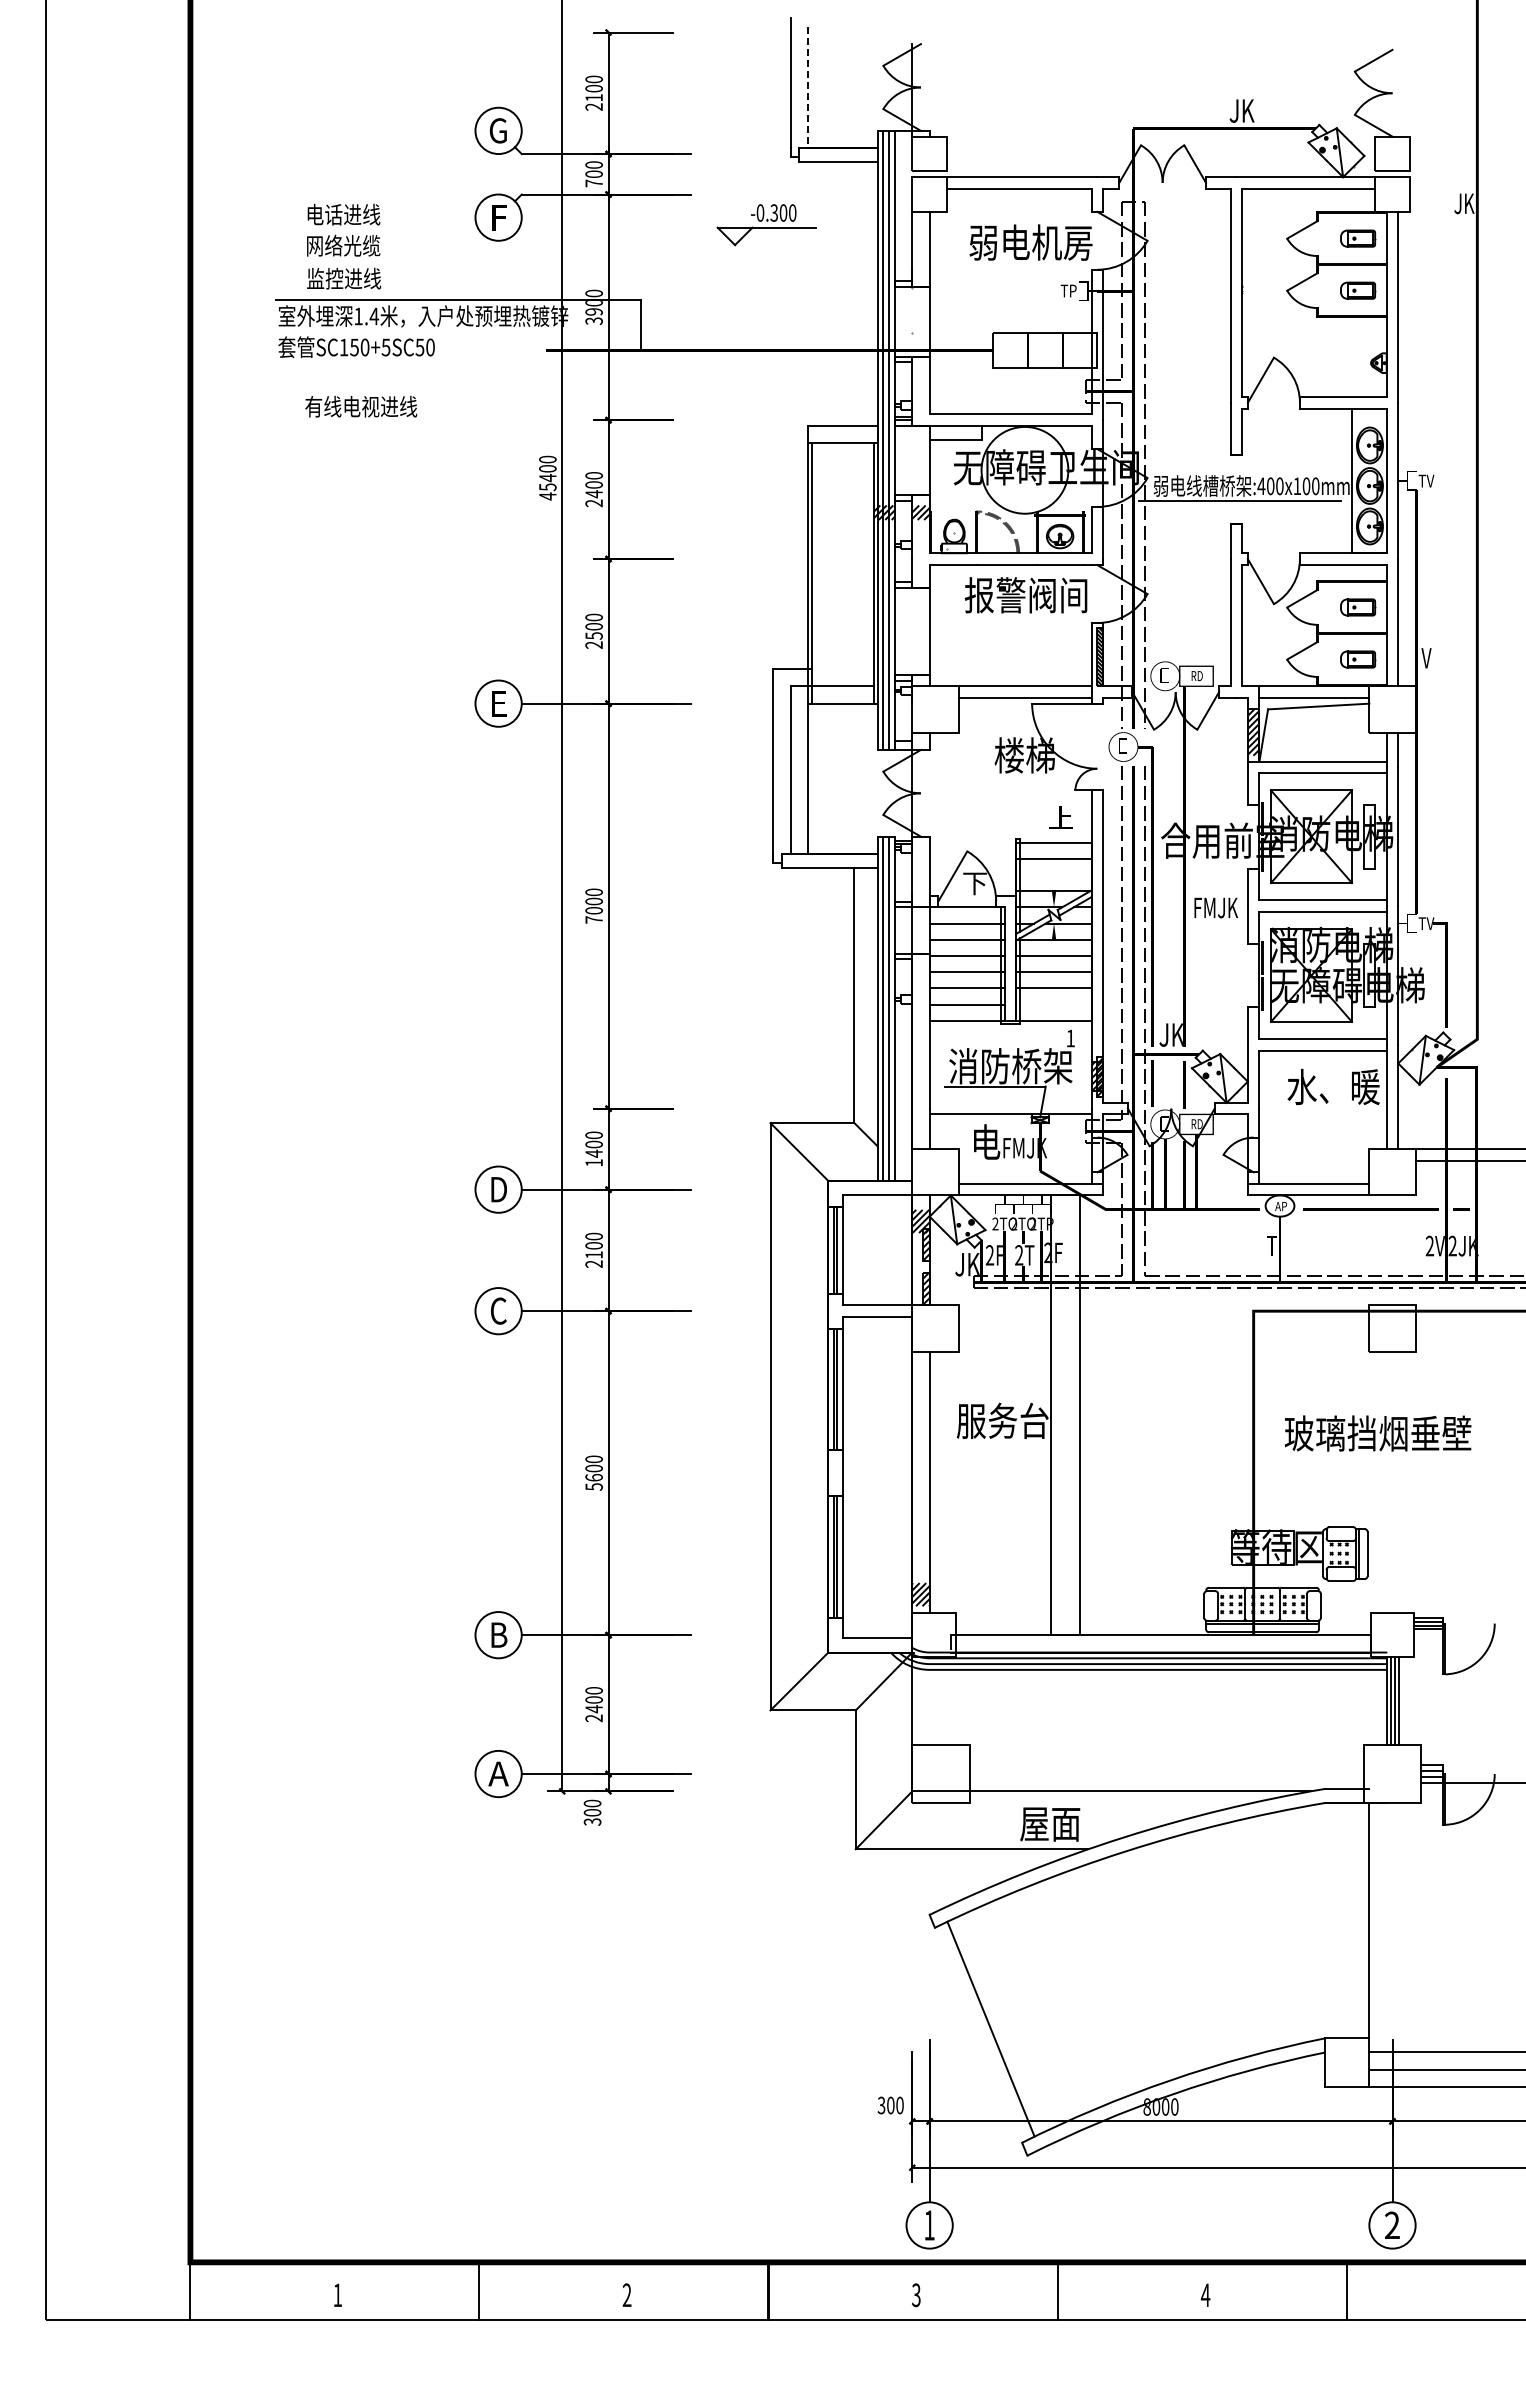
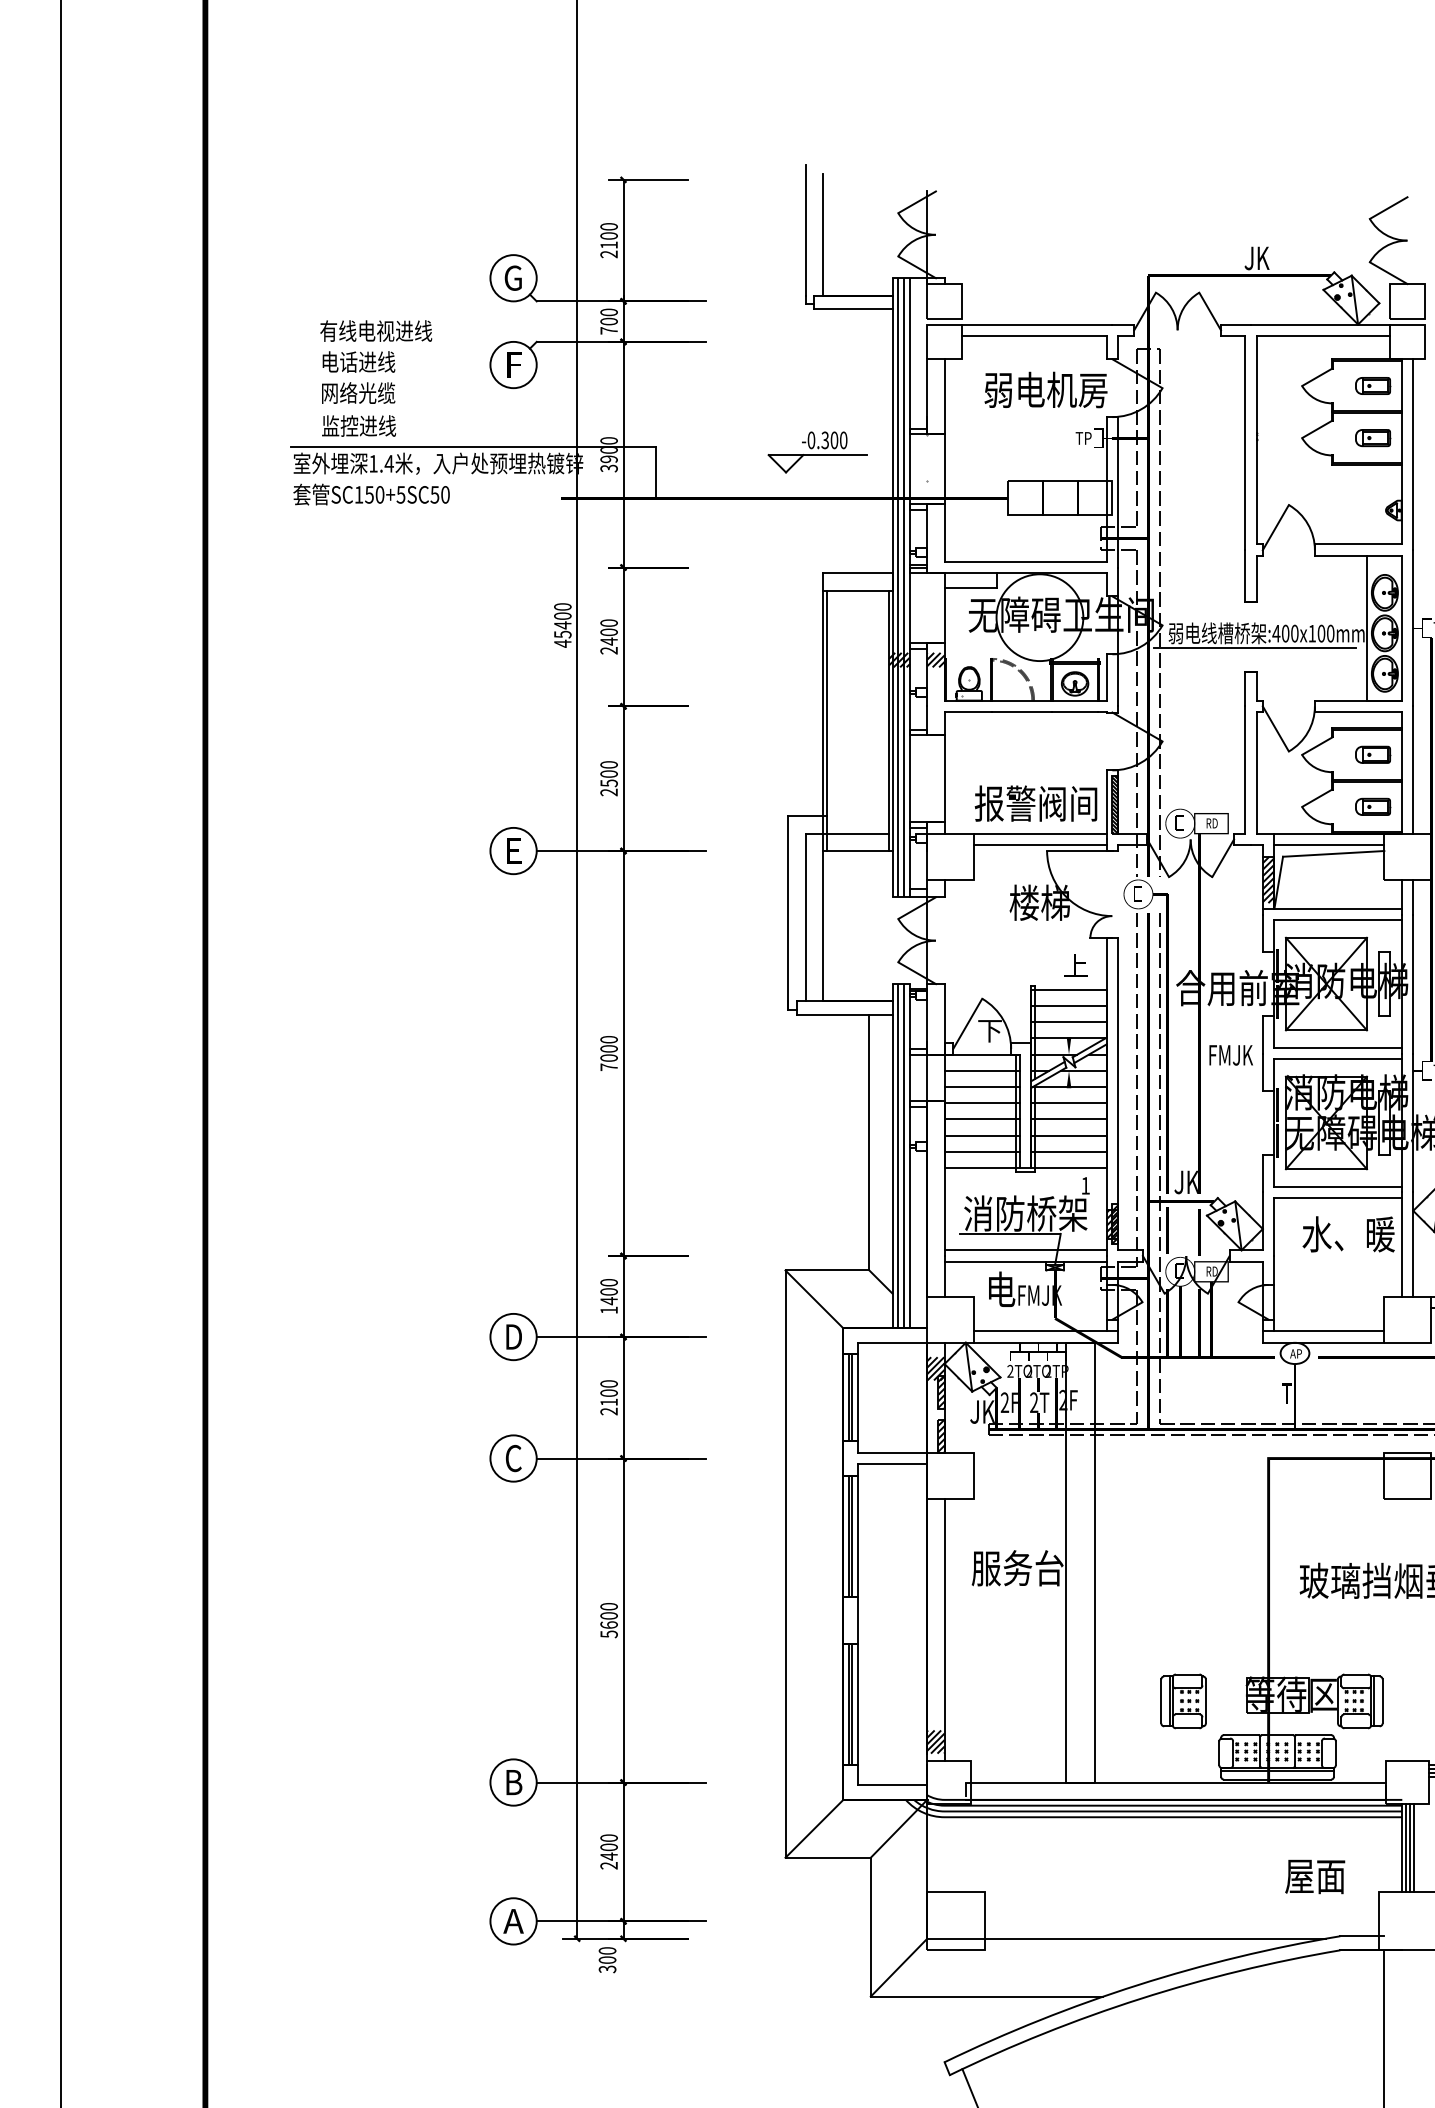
line: (808, 87) -> (823, 234), dashed -> solid
part: (766, 225) -> (817, 452), moved
text: (361, 406) -> (376, 330), moved
text: (1025, 595) -> (1035, 803), moved
line: (1053, 874) -> (1068, 1021), added
line: (1053, 1004) -> (1068, 1151), added
line: (1010, 1102) -> (1025, 1249), added
part: (1168, 1553) -> (1183, 1700), added
text: (1050, 1824) -> (1315, 1876), moved

